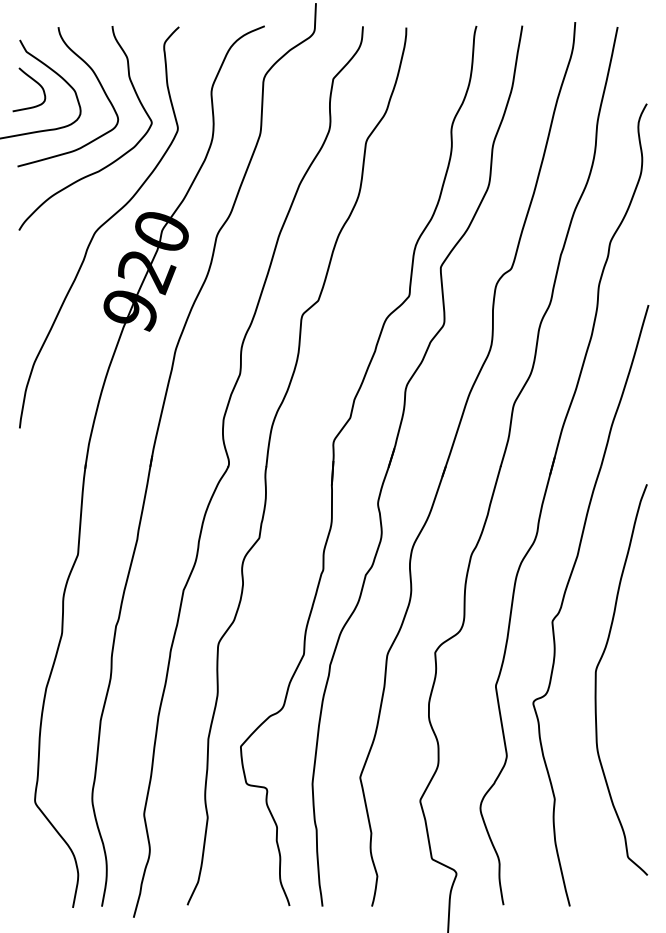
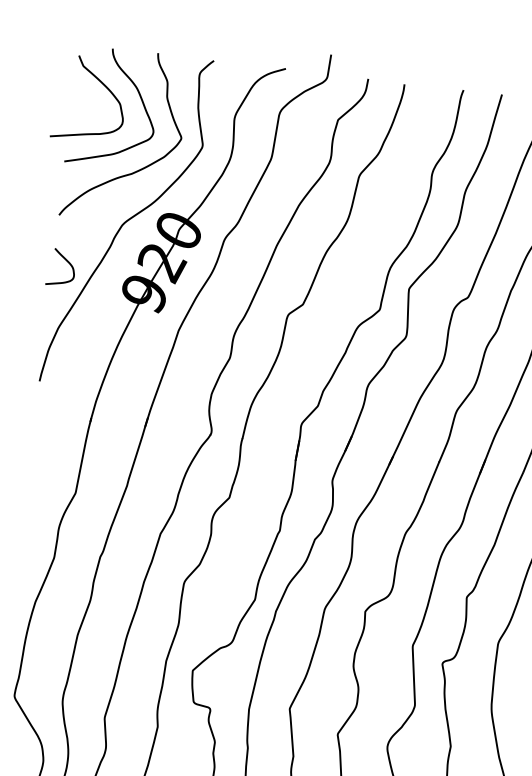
curve: (35, 82) -> (67, 262), moved

